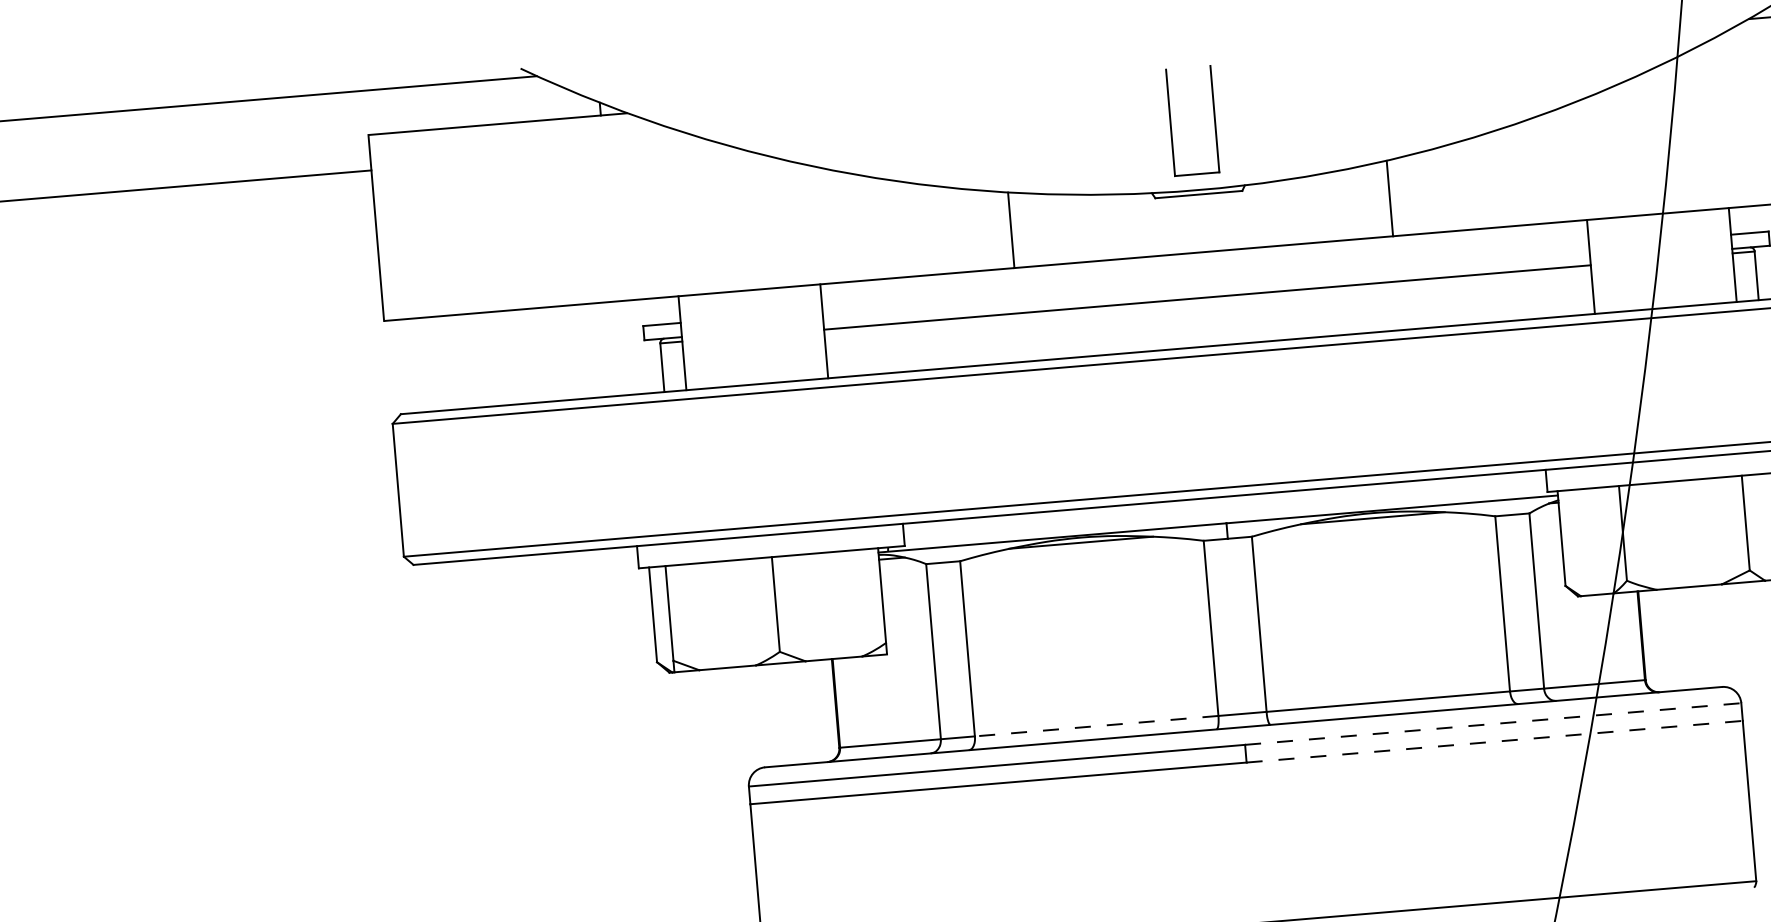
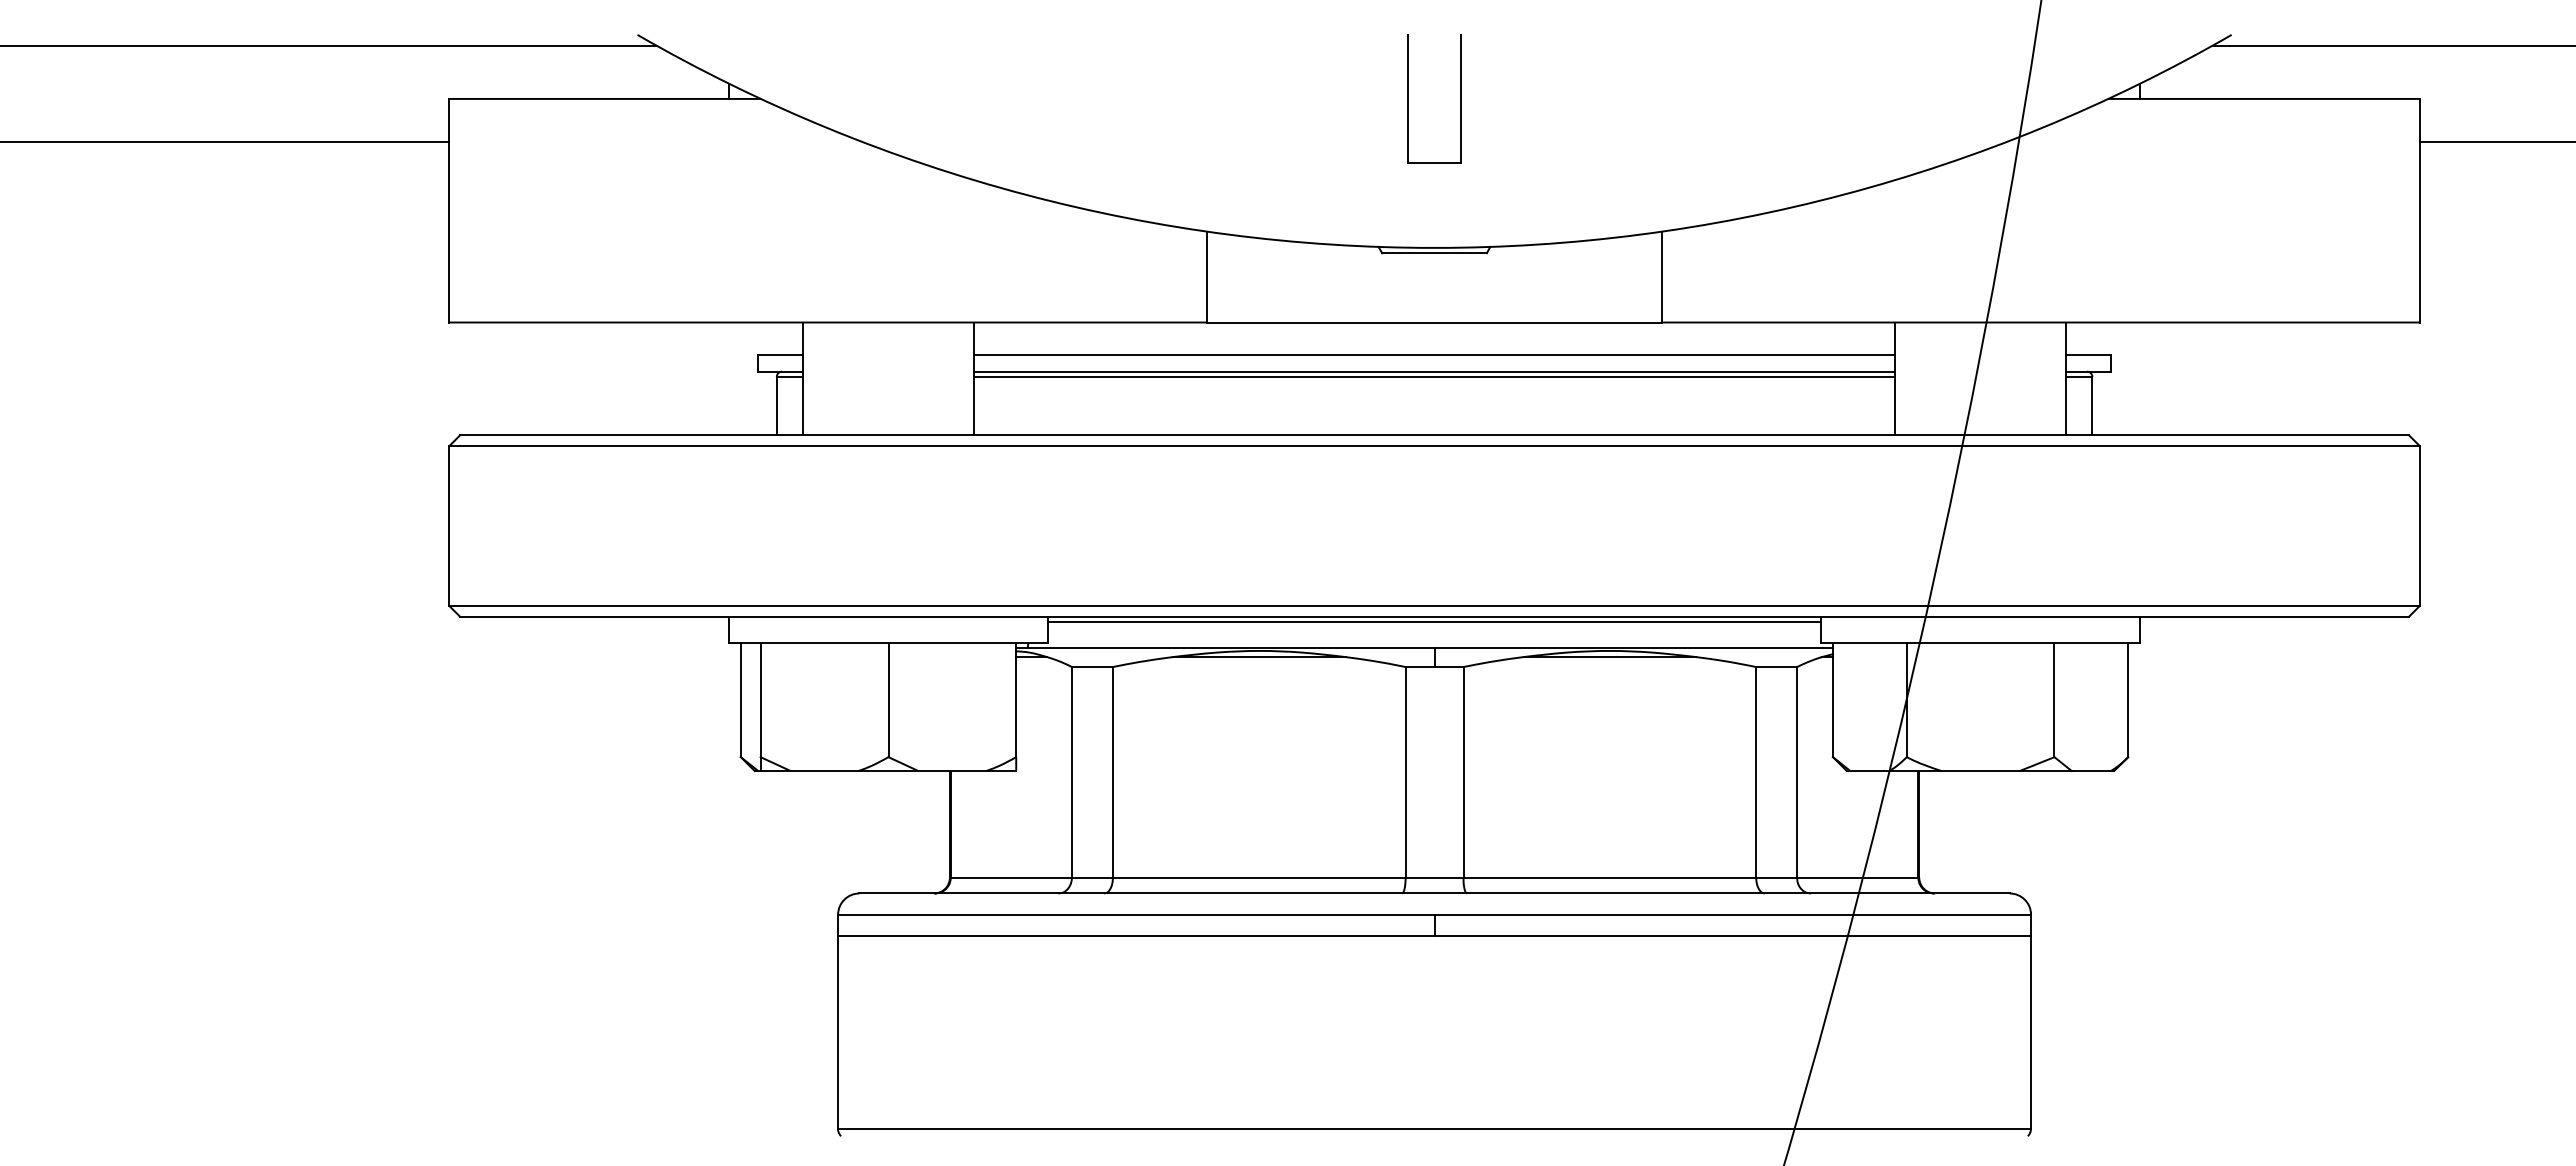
part: (1171, 122) -> (1408, 98), moved
line: (1205, 278) -> (1434, 354), added
line: (1207, 292) -> (1434, 371), added
line: (1224, 500) -> (1434, 621), added
line: (1493, 723) -> (1733, 914), dashed -> solid
line: (1096, 726) -> (1258, 877), dashed -> solid
line: (1495, 742) -> (1733, 936), dashed -> solid

